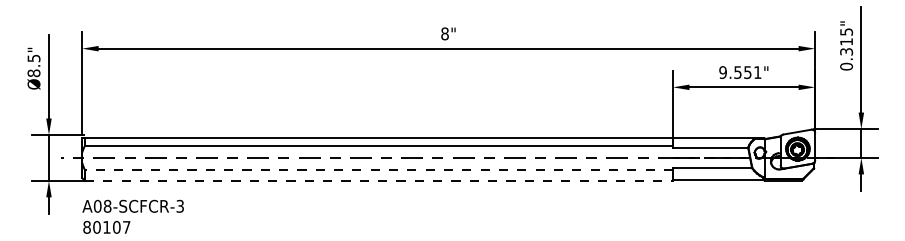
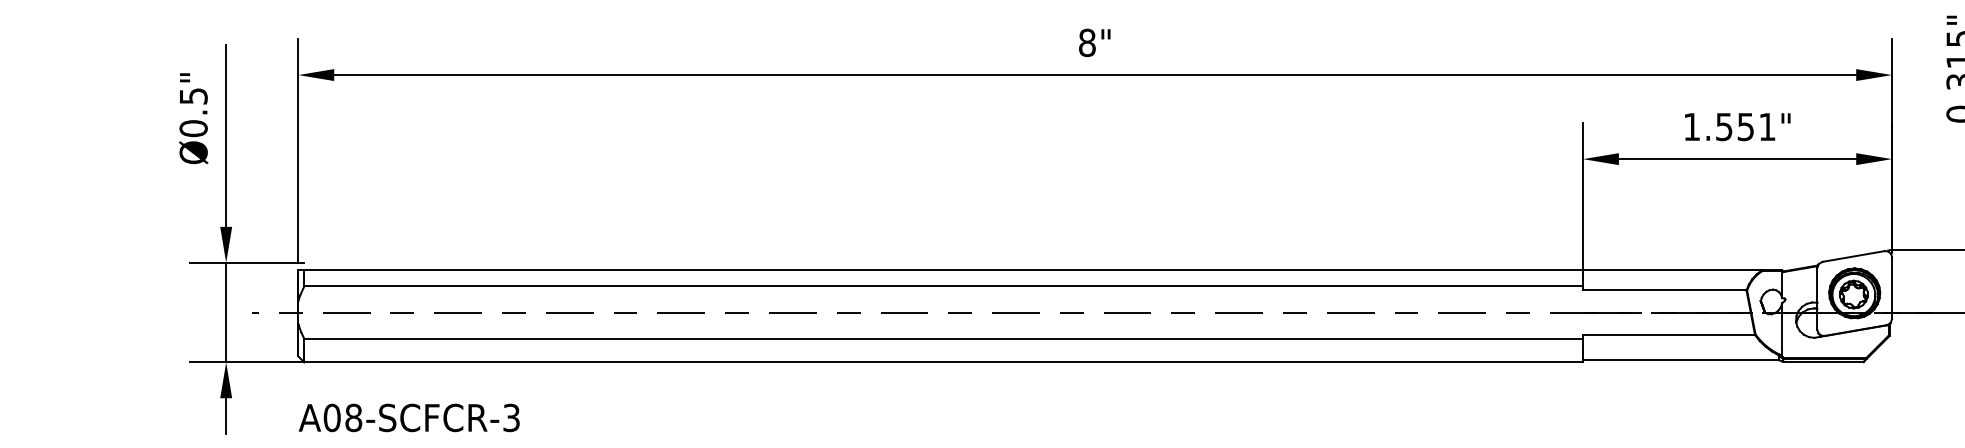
text: (722, 72) -> (1690, 126), 9.551" -> 1.551"
text: (33, 73) -> (192, 129), Ø8.5" -> Ø0.5"
line: (378, 169) -> (942, 337), dashed -> solid
line: (379, 180) -> (944, 361), dashed -> solid

